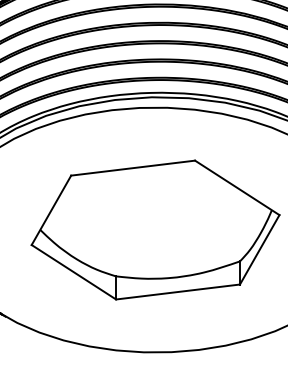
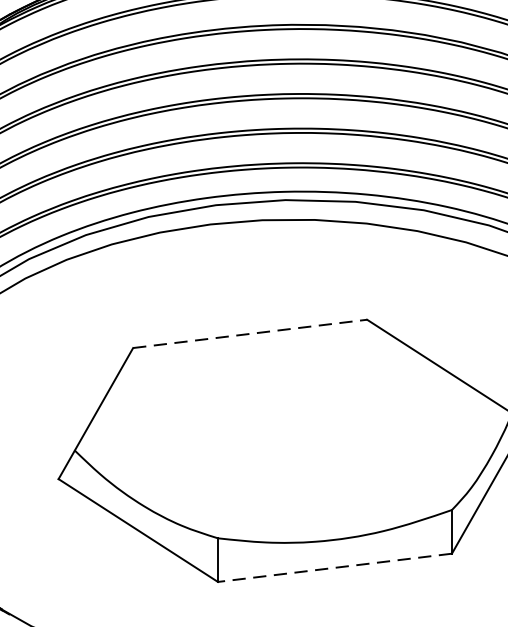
line: (133, 168) -> (250, 334), solid -> dashed
line: (177, 292) -> (333, 568), solid -> dashed

